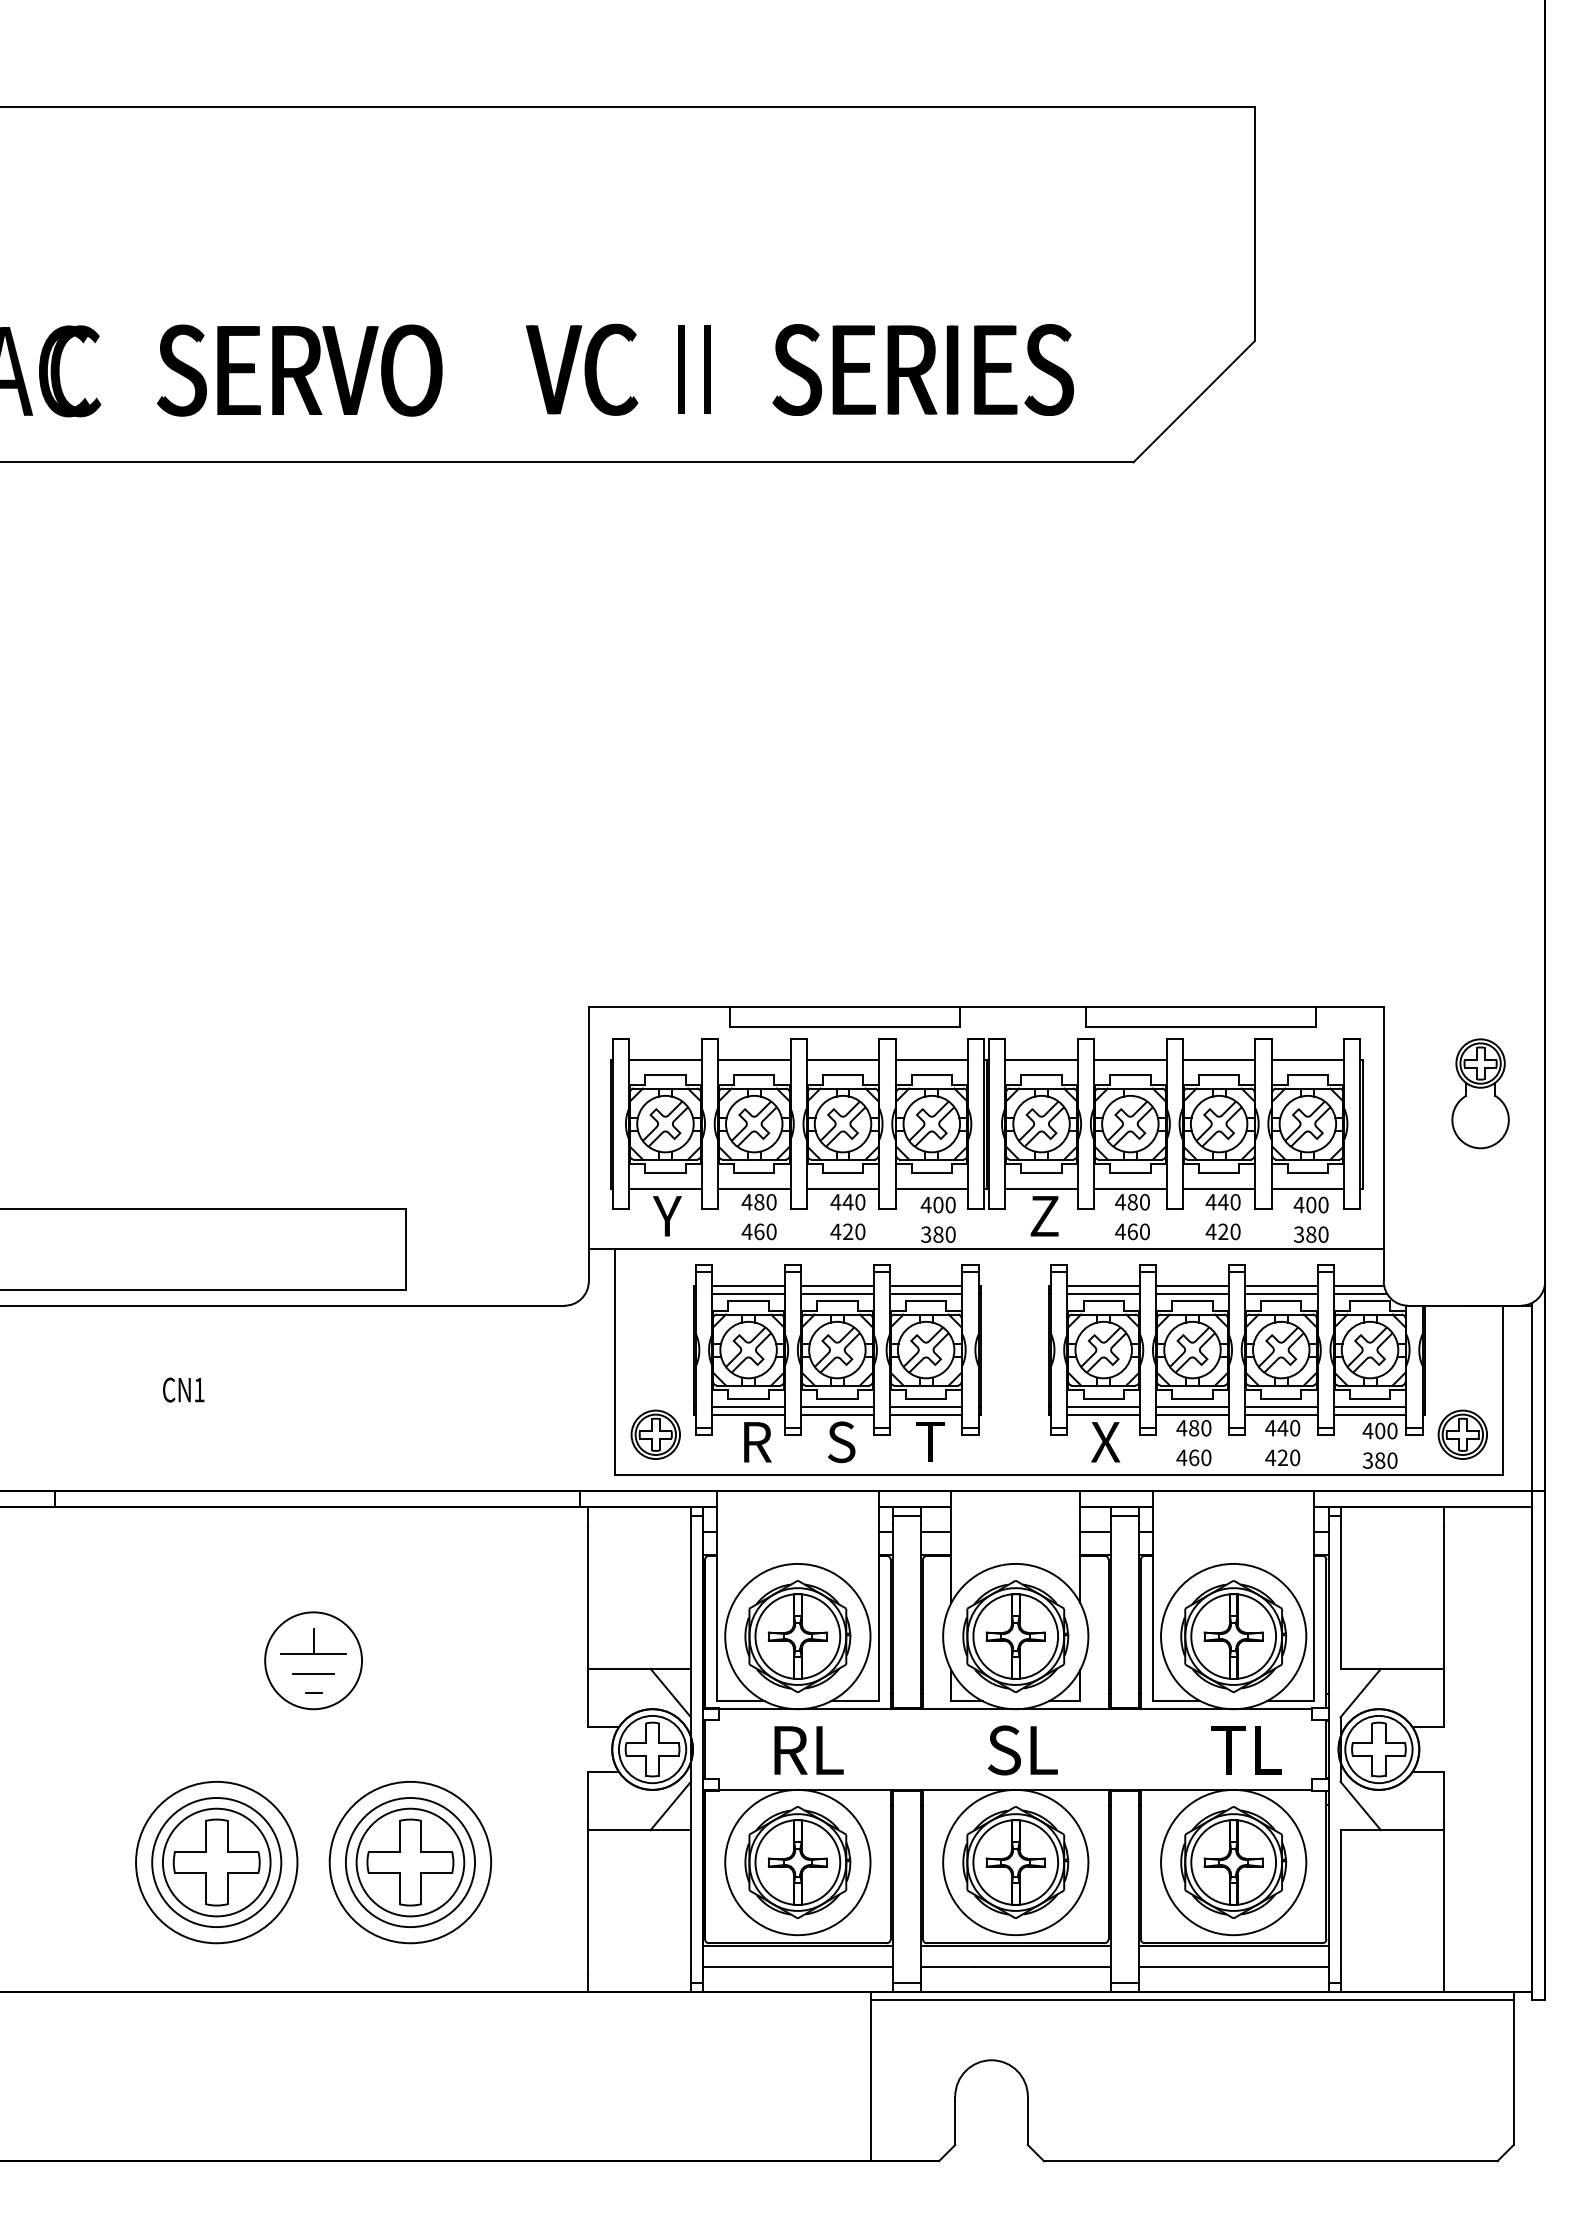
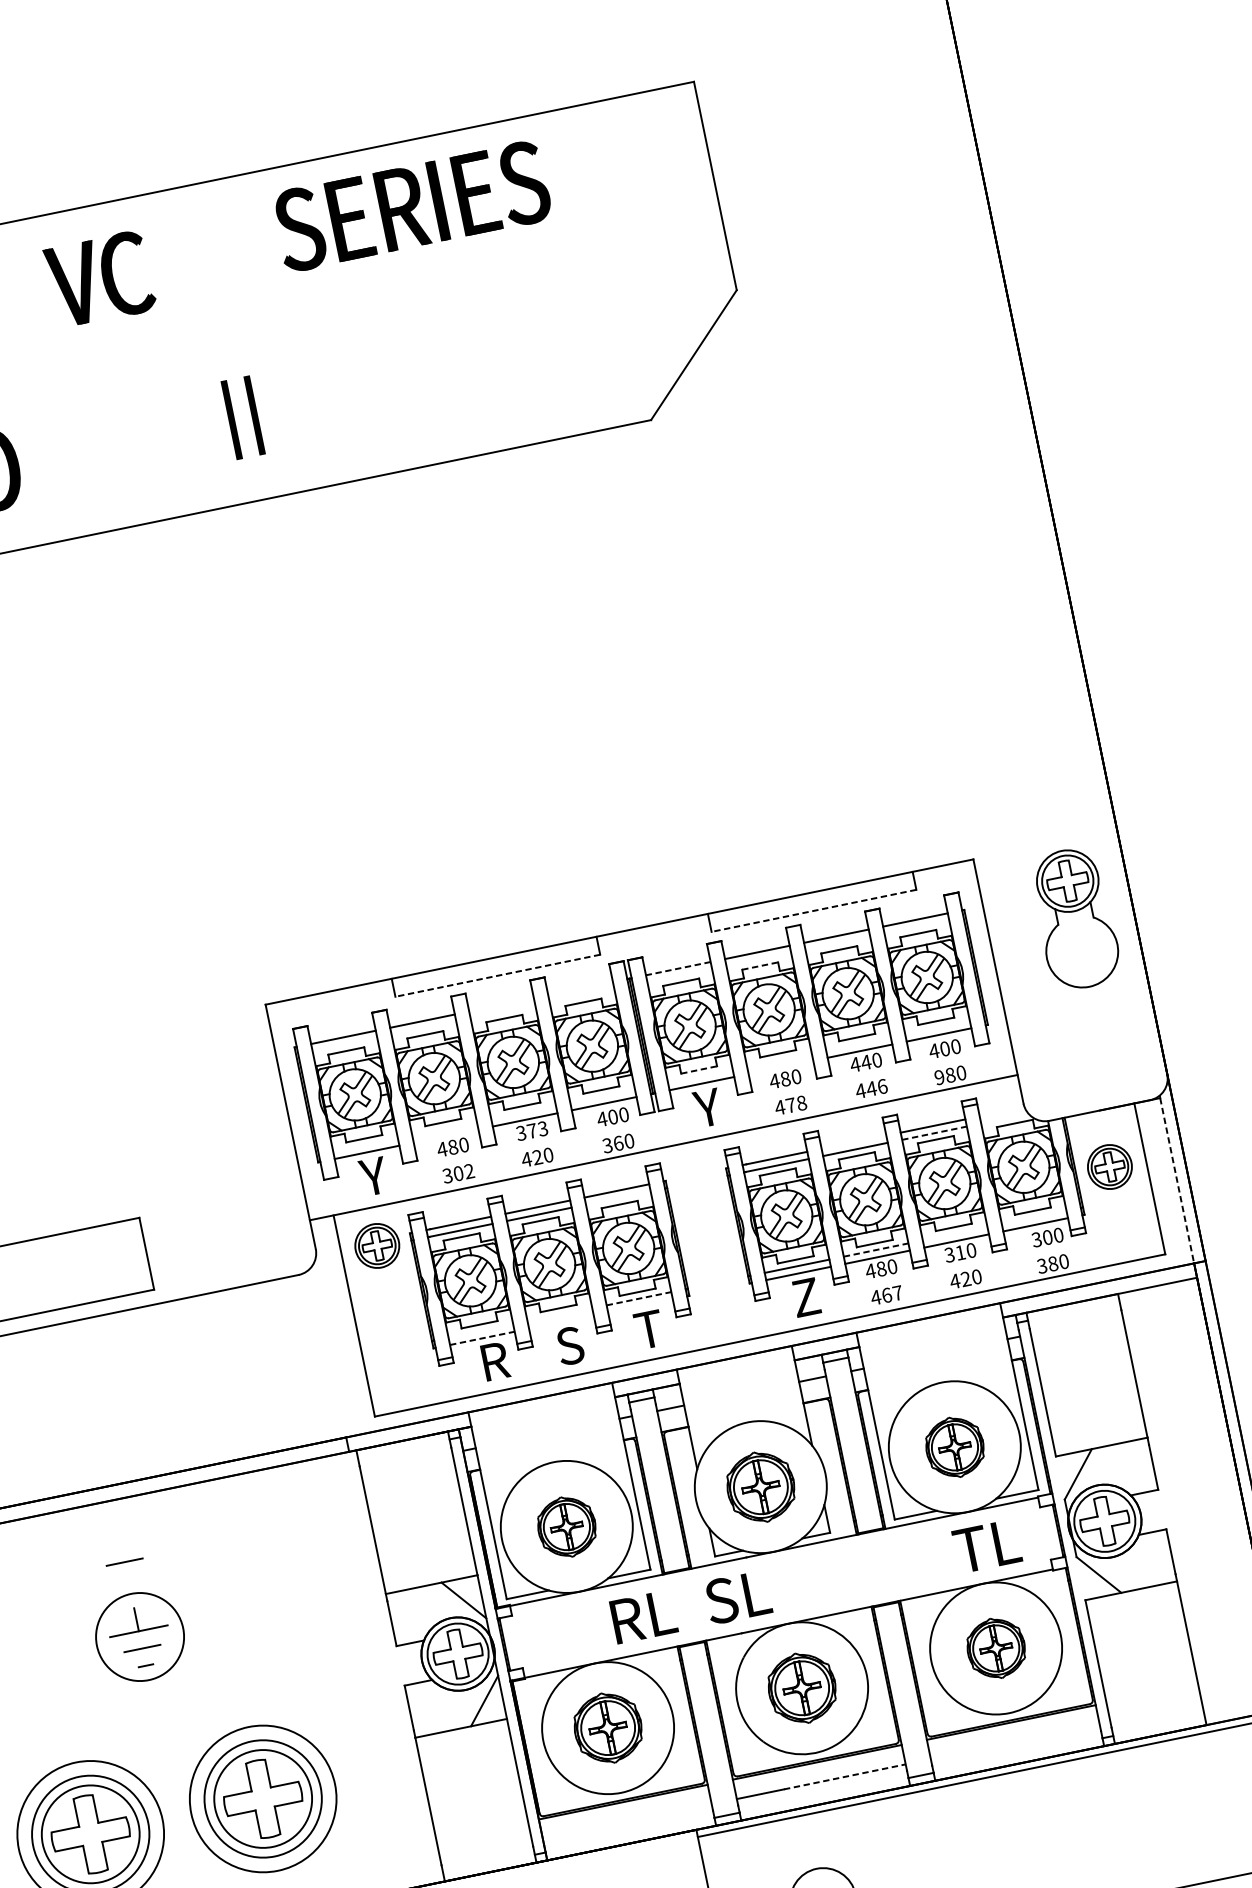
text: (581, 369) -> (99, 279), moved
text: (922, 369) -> (411, 206), moved
line: (844, 1027) -> (497, 976), solid -> dashed
line: (1200, 1027) -> (813, 911), solid -> dashed
line: (842, 1059) -> (501, 1005), removed
line: (931, 1059) -> (580, 988), removed
line: (1041, 1059) -> (678, 968), solid -> dashed
line: (1130, 1074) -> (760, 965), solid -> dashed
part: (1480, 1093) -> (1075, 918), size x1.4
line: (1042, 1173) -> (699, 1069), solid -> dashed
line: (753, 1188) -> (445, 1136), removed
line: (1130, 1188) -> (781, 1067), removed
text: (847, 1202) -> (531, 1131), 440 -> 373
text: (1043, 1216) -> (708, 1108), Z -> Y
text: (758, 1231) -> (457, 1173), 460 -> 302
text: (1138, 1231) -> (796, 1104), 460 -> 478
text: (1228, 1231) -> (876, 1087), 420 -> 446
text: (938, 1234) -> (618, 1143), 380 -> 360
text: (1298, 1234) -> (939, 1077), 380 -> 980
line: (1192, 1285) -> (854, 1142), removed
line: (1358, 1285) -> (1001, 1111), removed
line: (925, 1293) -> (617, 1198), removed
line: (1281, 1293) -> (934, 1133), solid -> dashed
line: (1359, 1293) -> (1004, 1118), removed
line: (1532, 1398) -> (1177, 1180), solid -> dashed
line: (748, 1406) -> (480, 1331), removed
line: (837, 1406) -> (560, 1314), removed
line: (926, 1406) -> (639, 1298), solid -> dashed
line: (1192, 1406) -> (876, 1249), solid -> dashed
line: (1280, 1406) -> (954, 1233), removed
line: (1369, 1406) -> (1033, 1217), removed
line: (749, 1414) -> (483, 1338), solid -> dashed
line: (837, 1414) -> (561, 1321), removed
line: (925, 1414) -> (639, 1305), removed
text: (1276, 1427) -> (954, 1253), 440 -> 310
text: (1367, 1430) -> (1036, 1239), 400 -> 300
part: (655, 1434) -> (376, 1245), moved
part: (1462, 1434) -> (1109, 1166), moved
text: (1105, 1442) -> (805, 1297), X -> Z
text: (1206, 1457) -> (897, 1292), 460 -> 467
line: (313, 1576) -> (124, 1561), added
part: (797, 1636) -> (566, 1526), size x0.6
part: (1015, 1636) -> (760, 1487), size x0.7
part: (1233, 1636) -> (954, 1447), size x0.6
text: (808, 1750) -> (643, 1616), moved
text: (1022, 1750) -> (737, 1597), moved
part: (797, 1862) -> (607, 1728), size x0.7
part: (1015, 1862) -> (801, 1688), size x0.7
part: (1233, 1862) -> (995, 1648), size x0.6
line: (797, 1967) -> (626, 1821), removed
line: (1042, 1967) -> (845, 1776), solid -> dashed
line: (1233, 1967) -> (1015, 1741), removed

